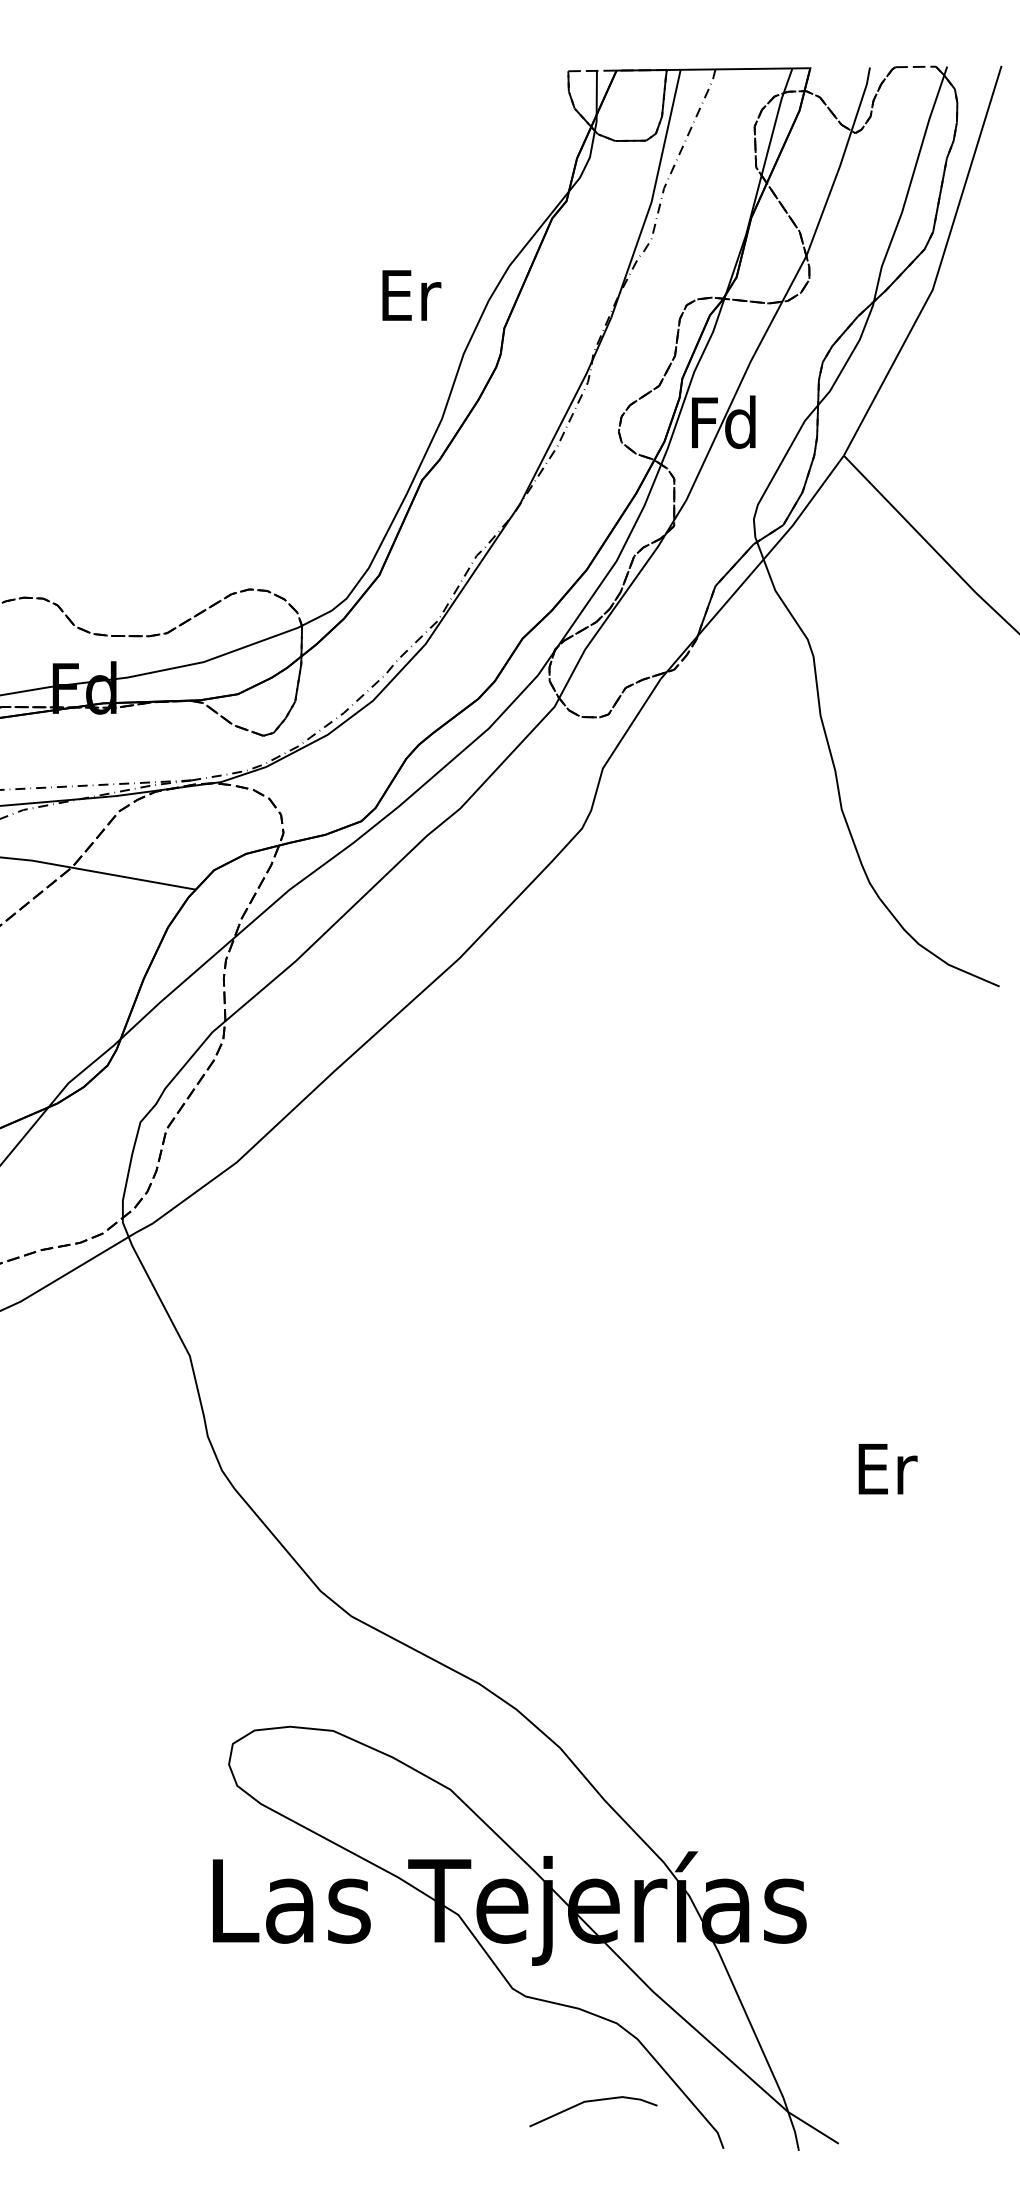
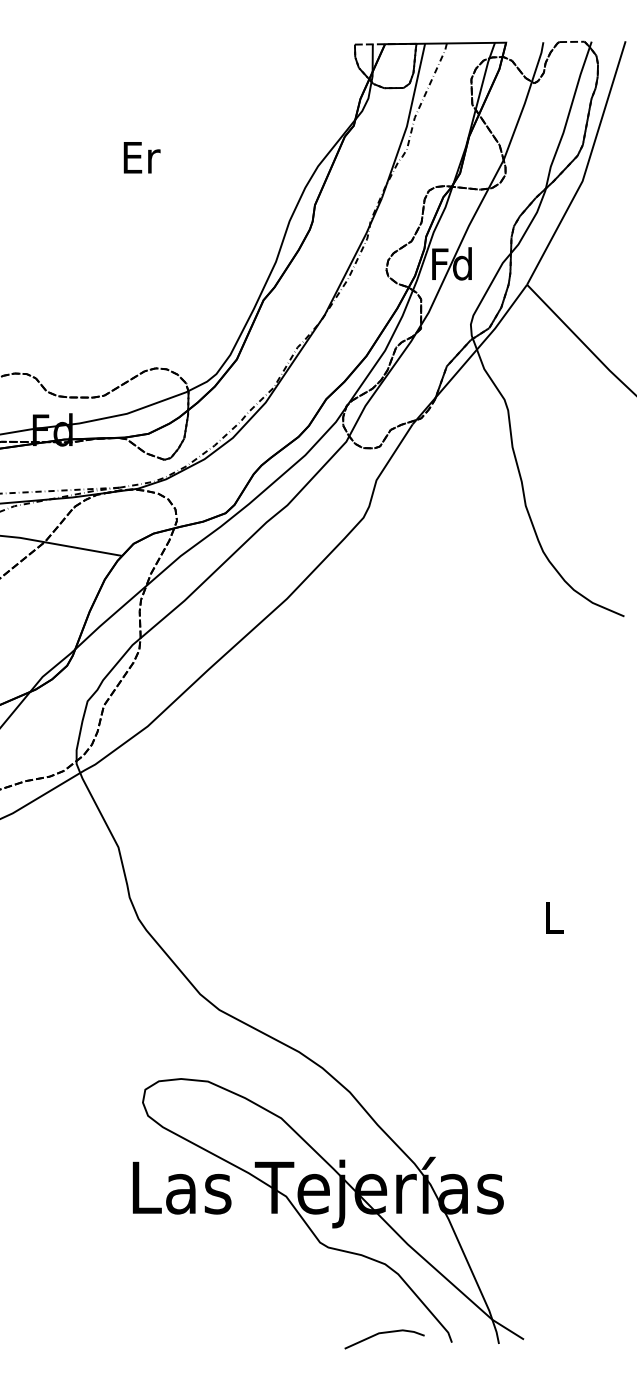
text: (410, 295) -> (141, 157), moved
text: (887, 1468) -> (554, 917), Er -> L
line: (593, 2102) -> (384, 1333), moved

